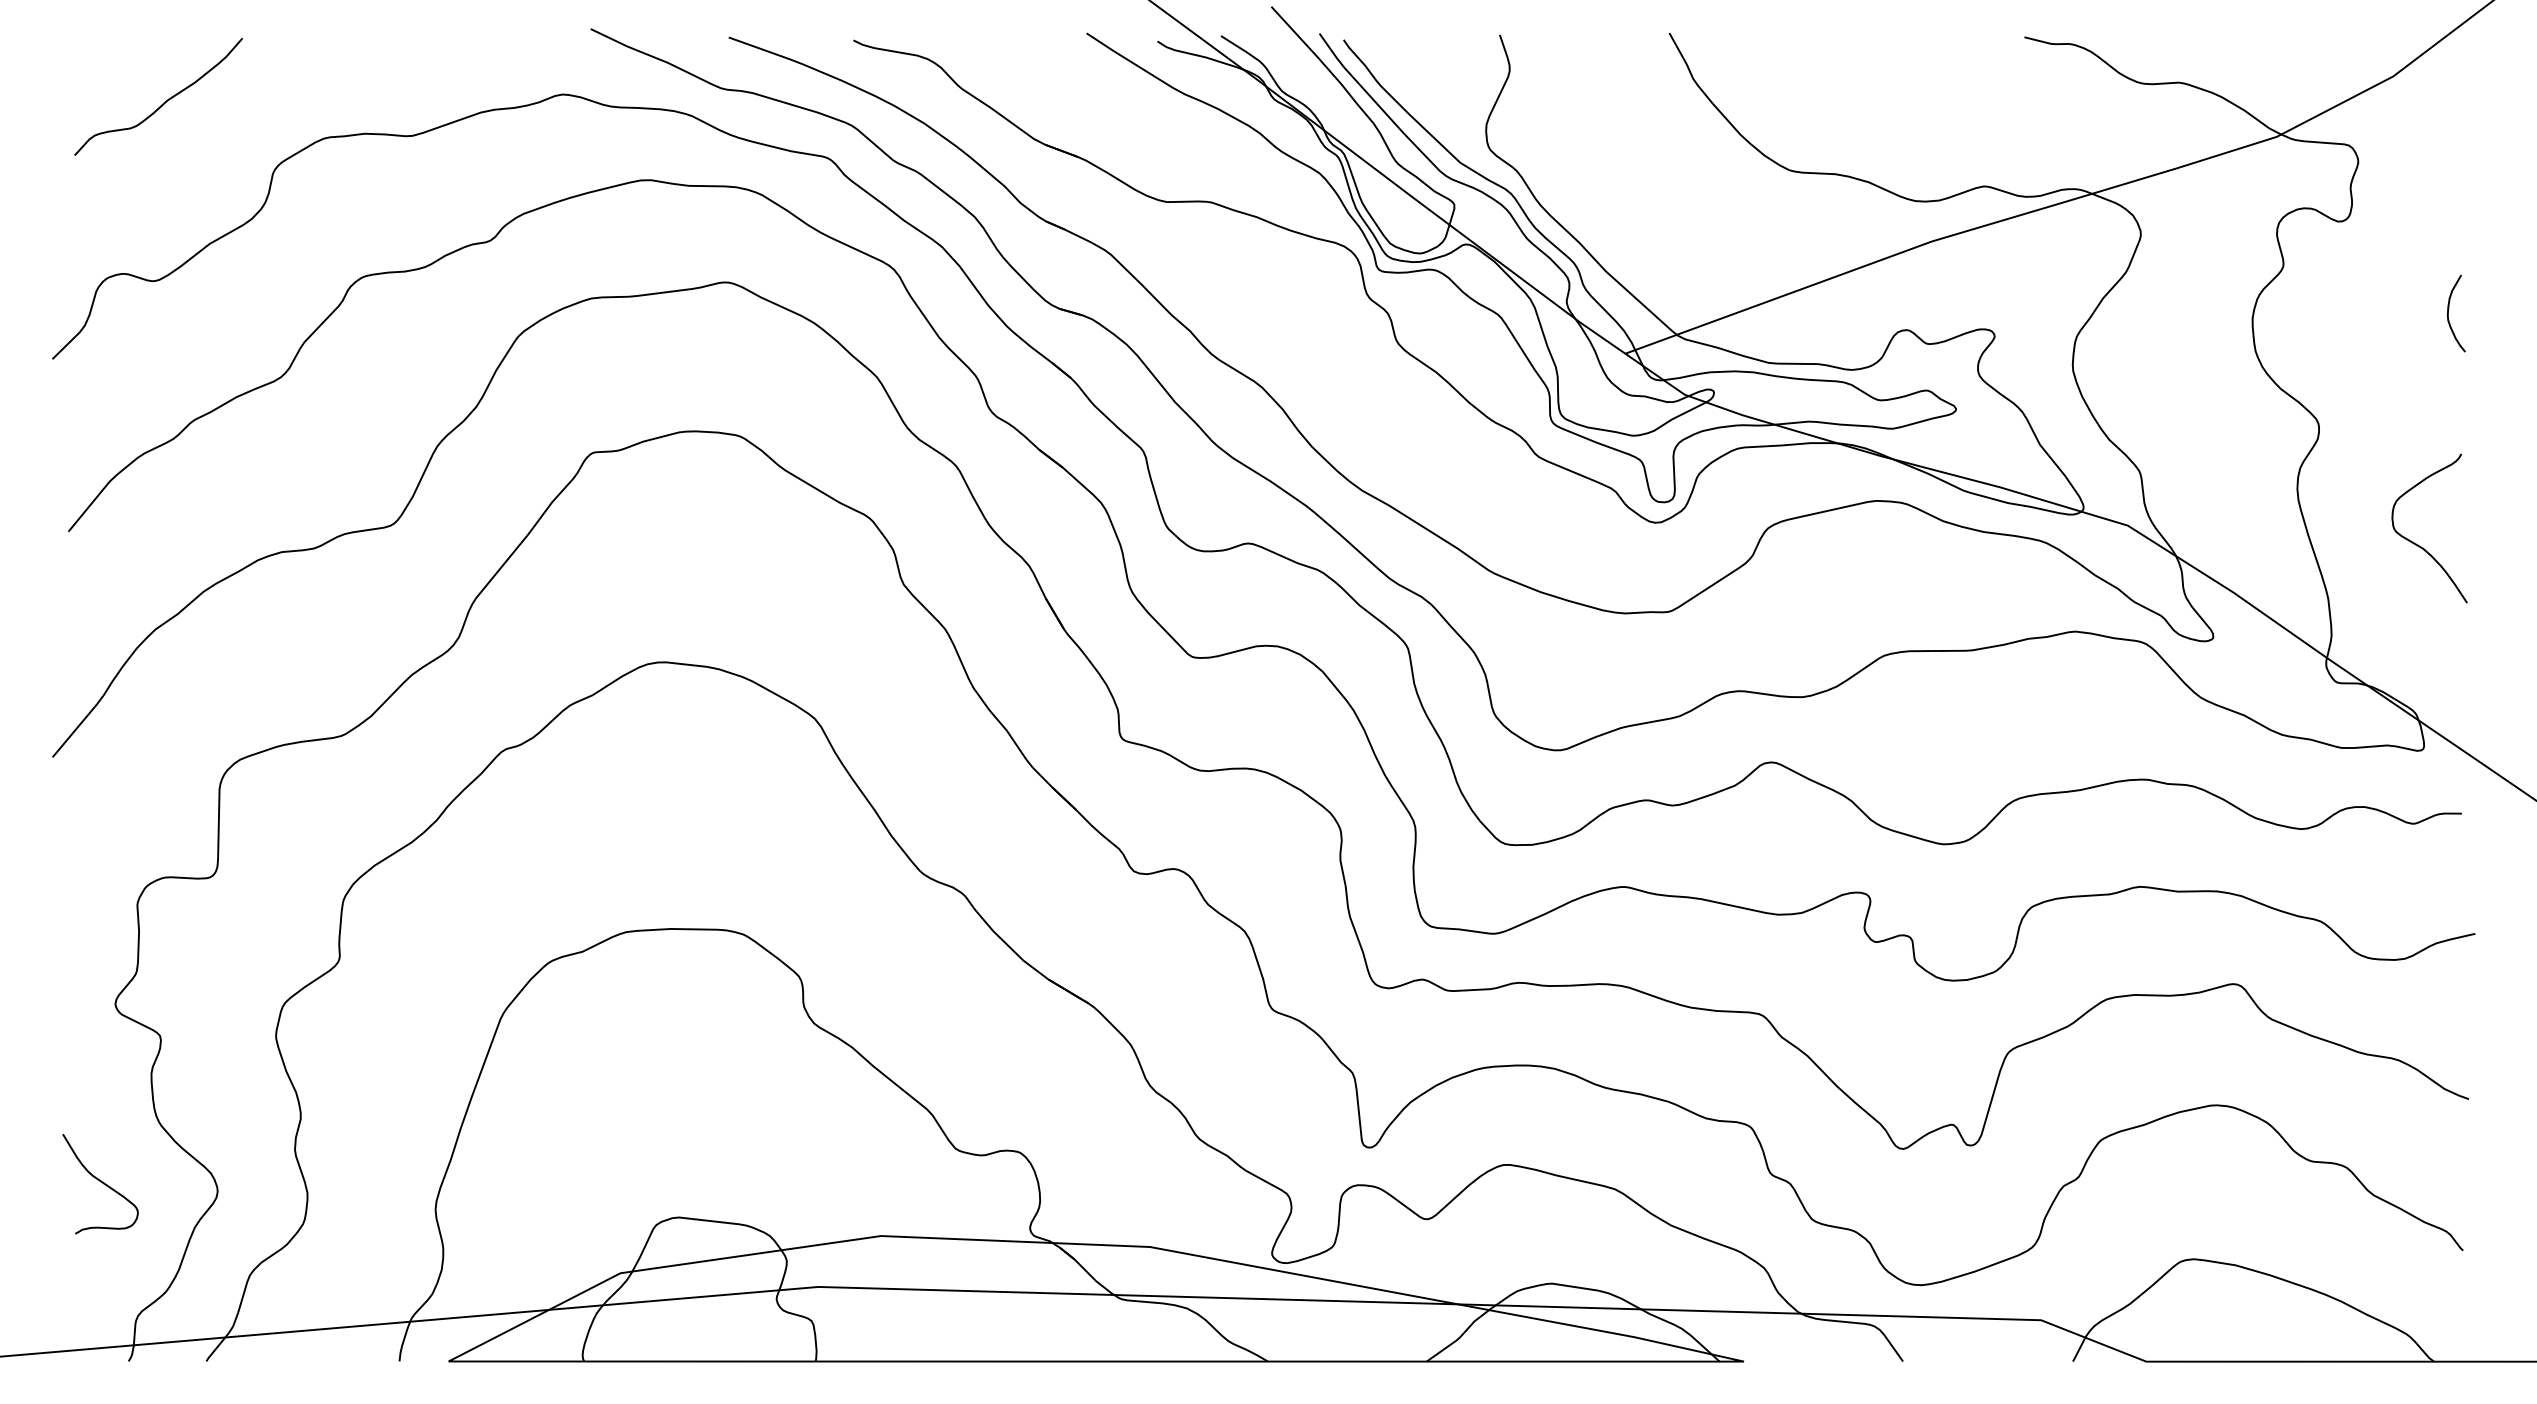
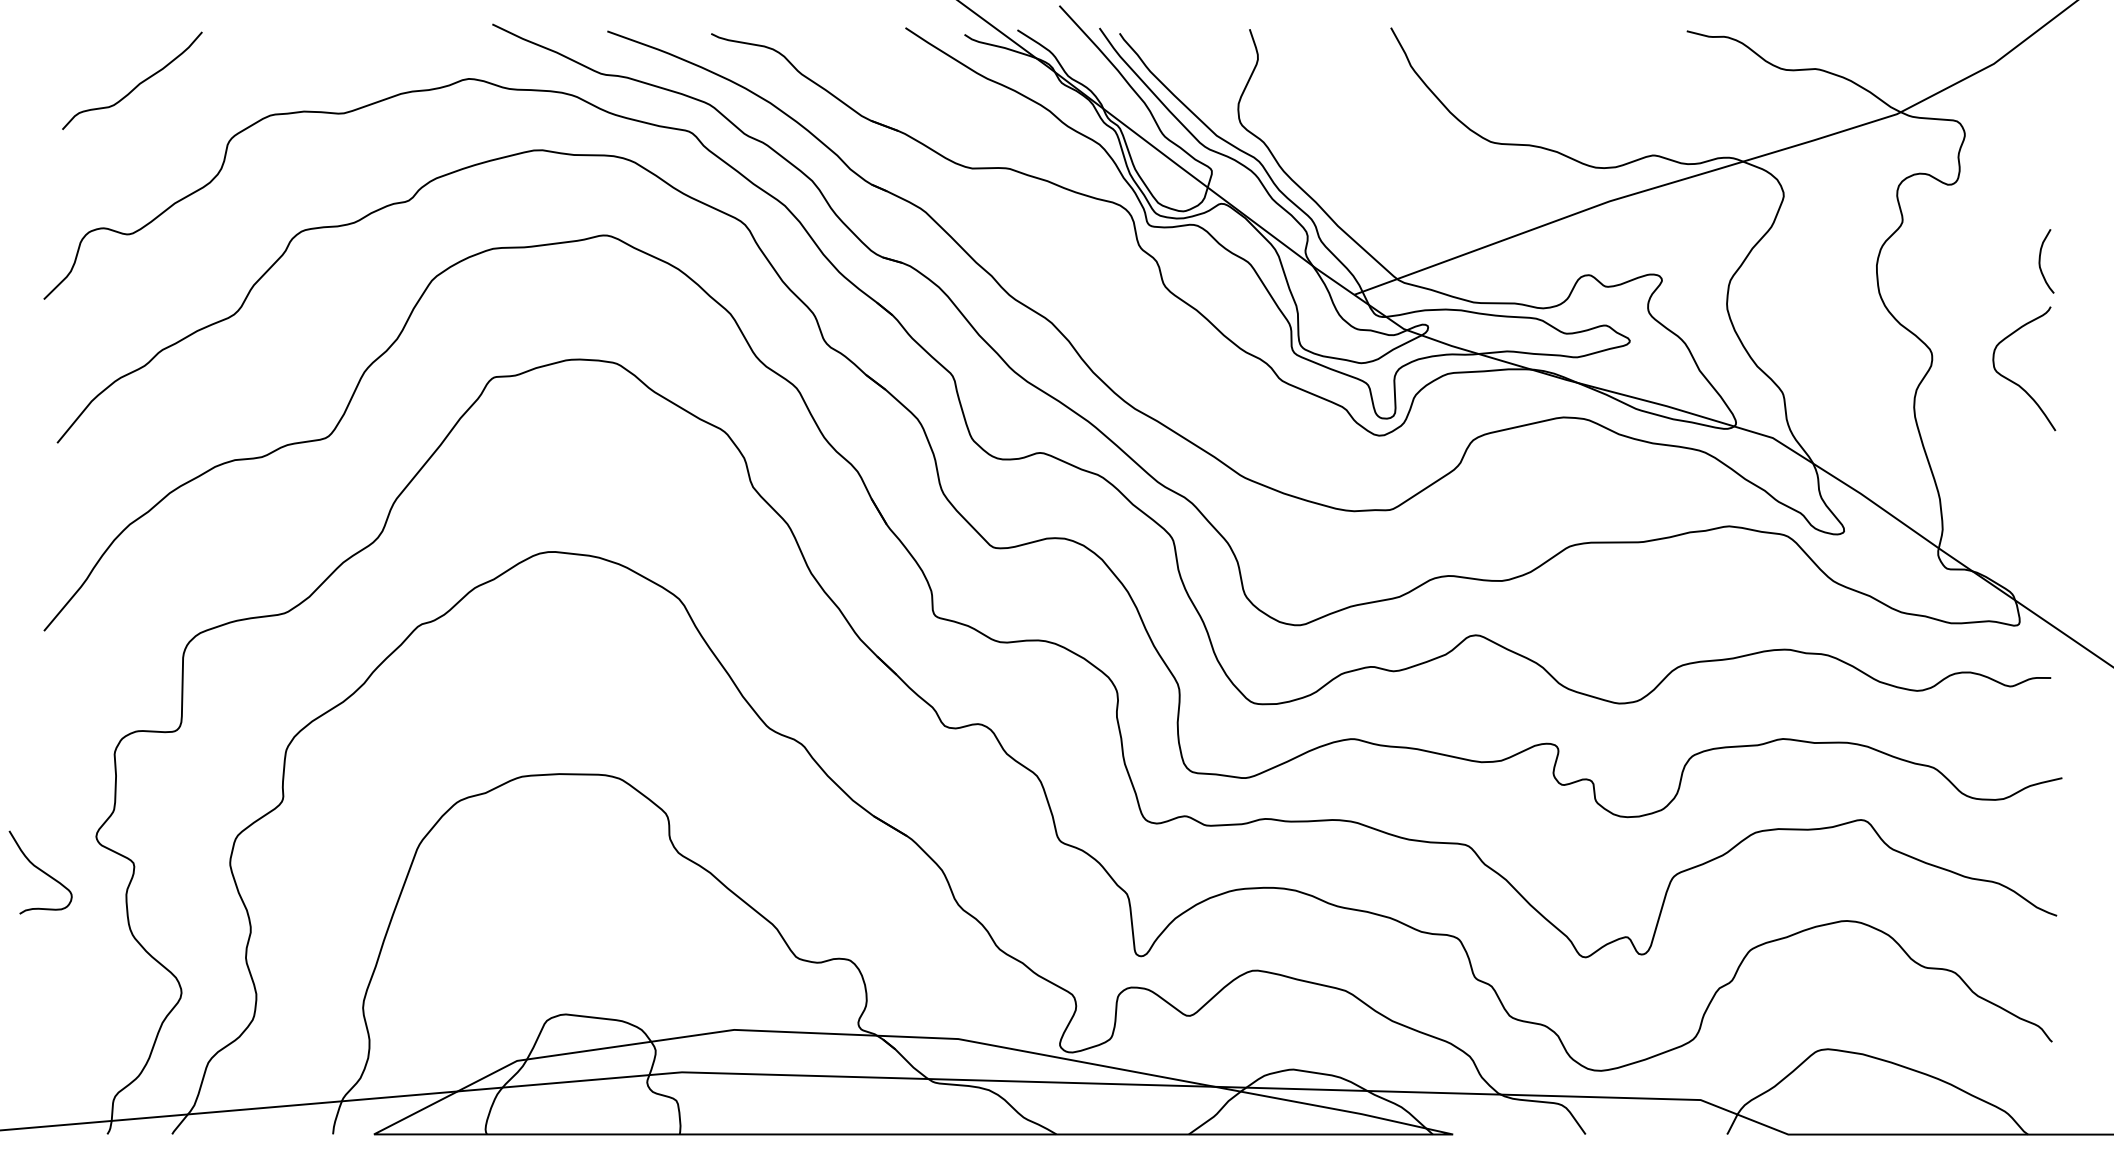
curve: (2418, 544) -> (2015, 382), moved
curve: (100, 1182) -> (40, 871), moved

